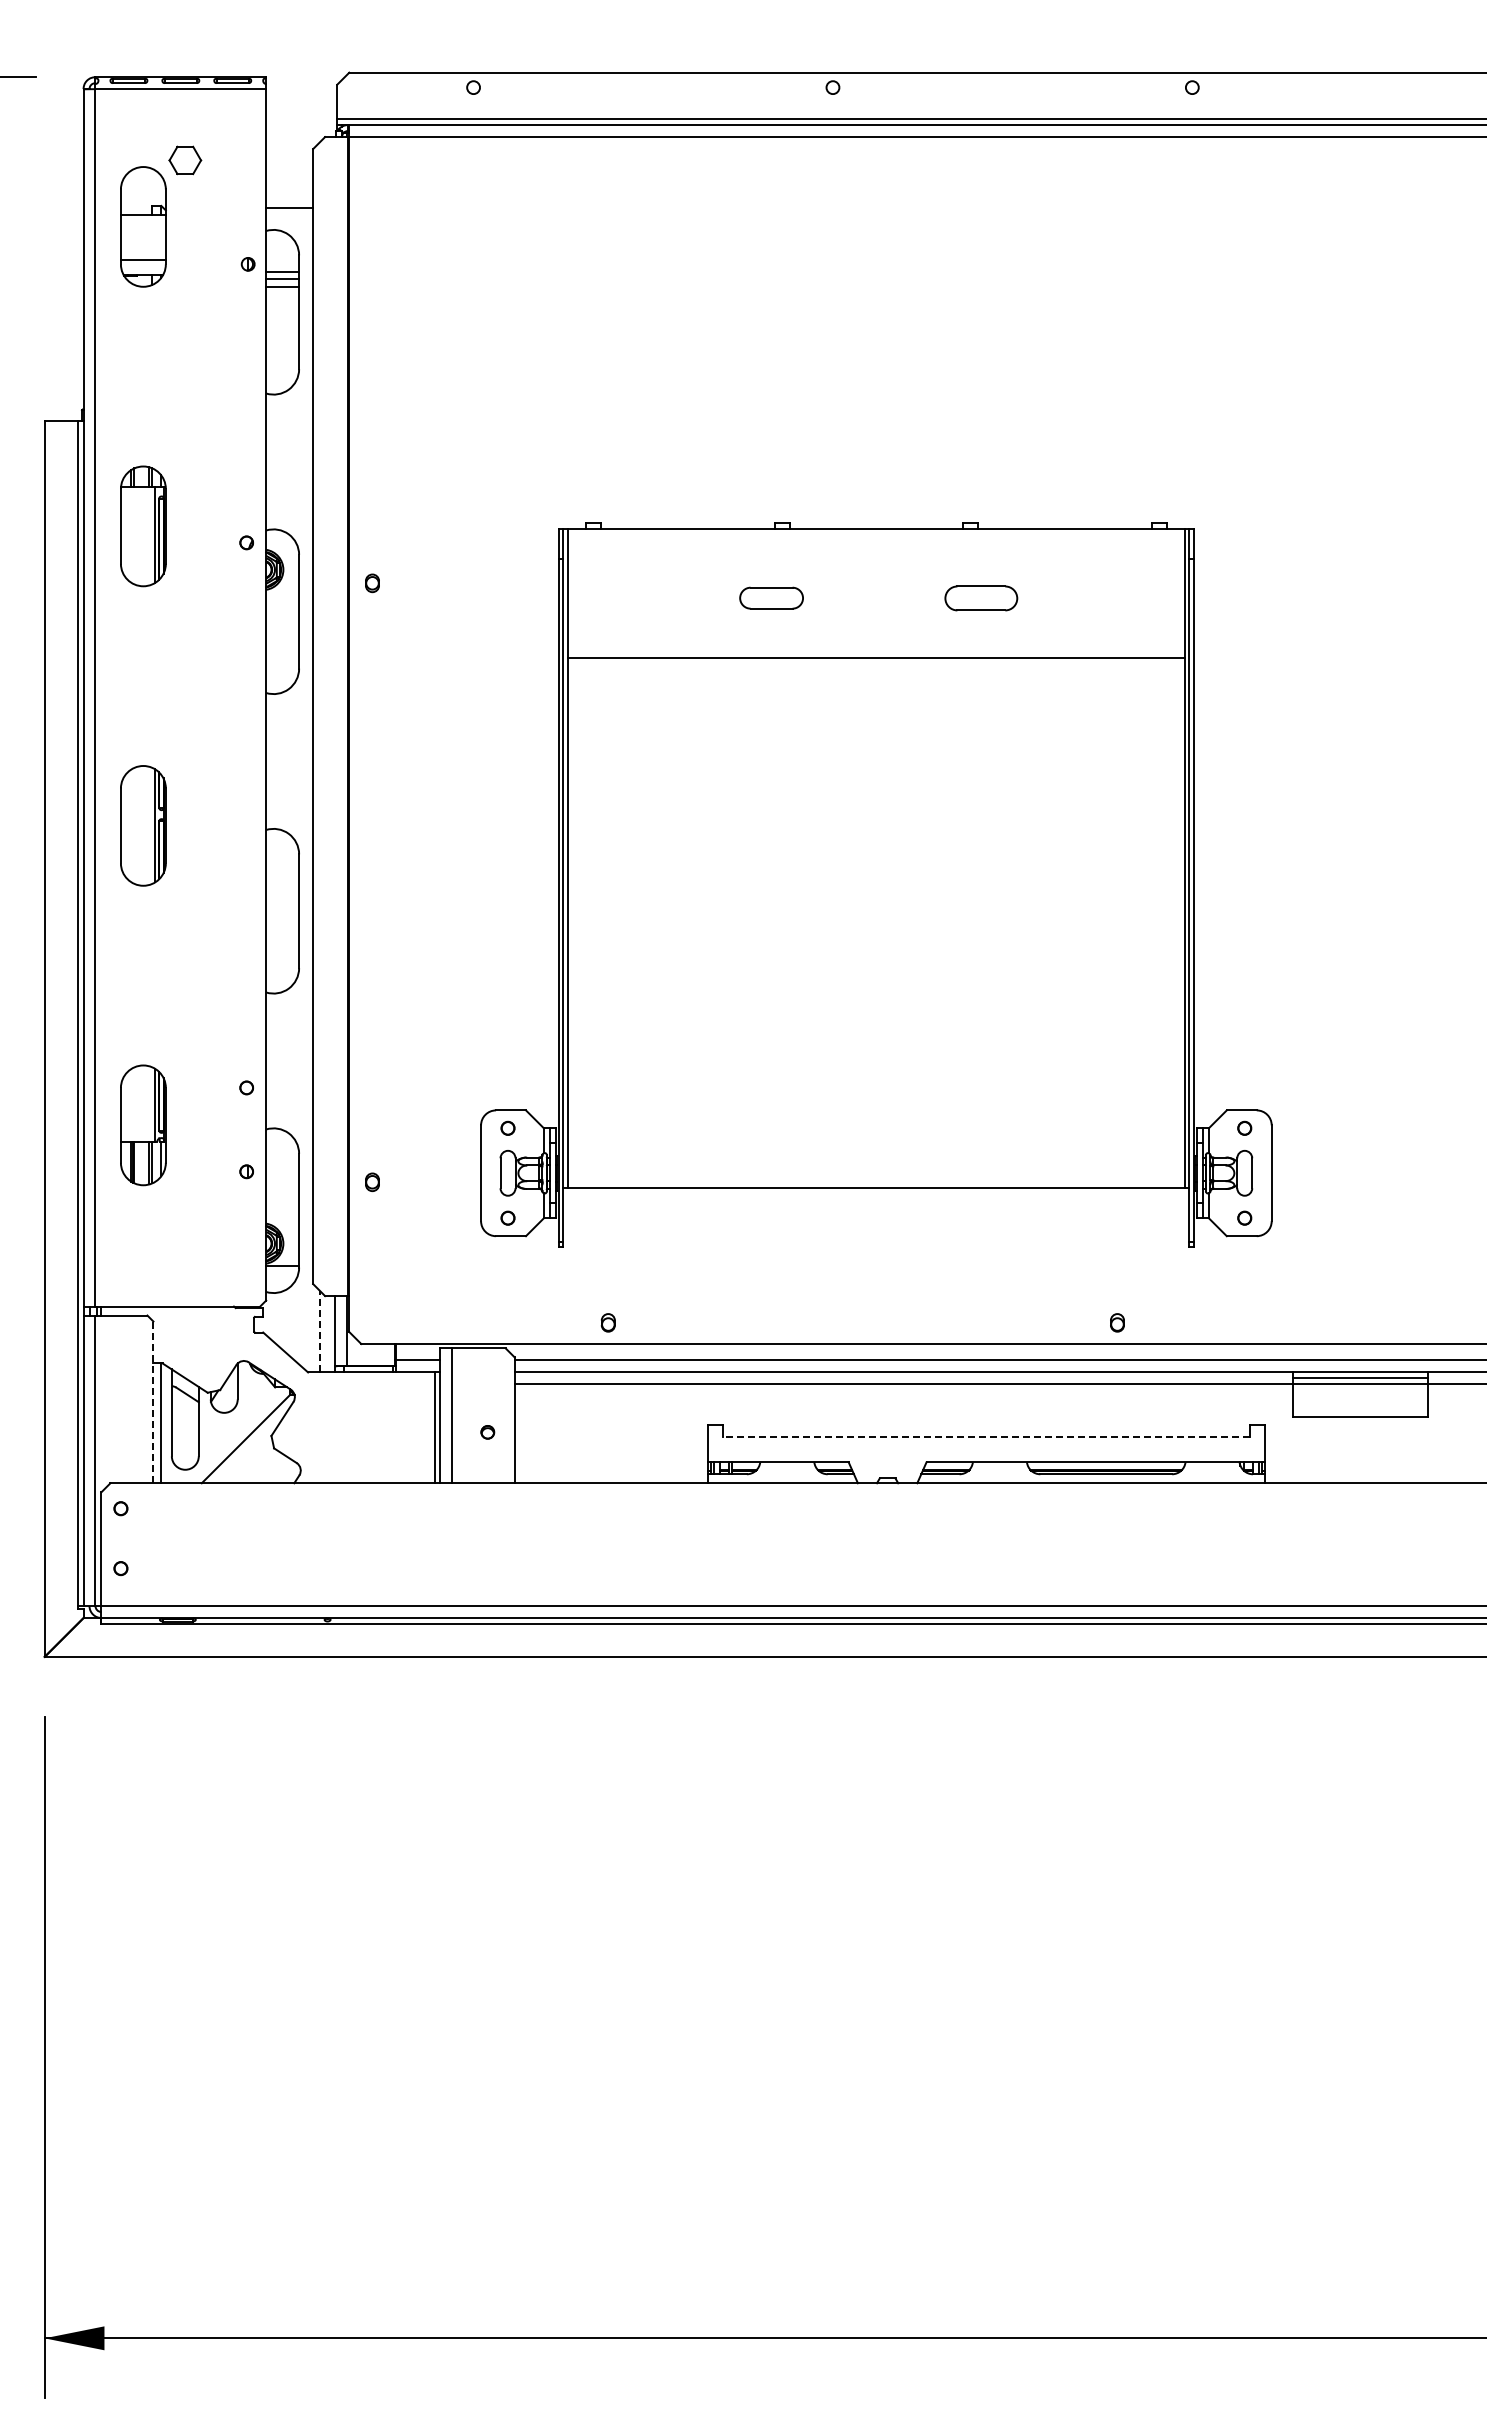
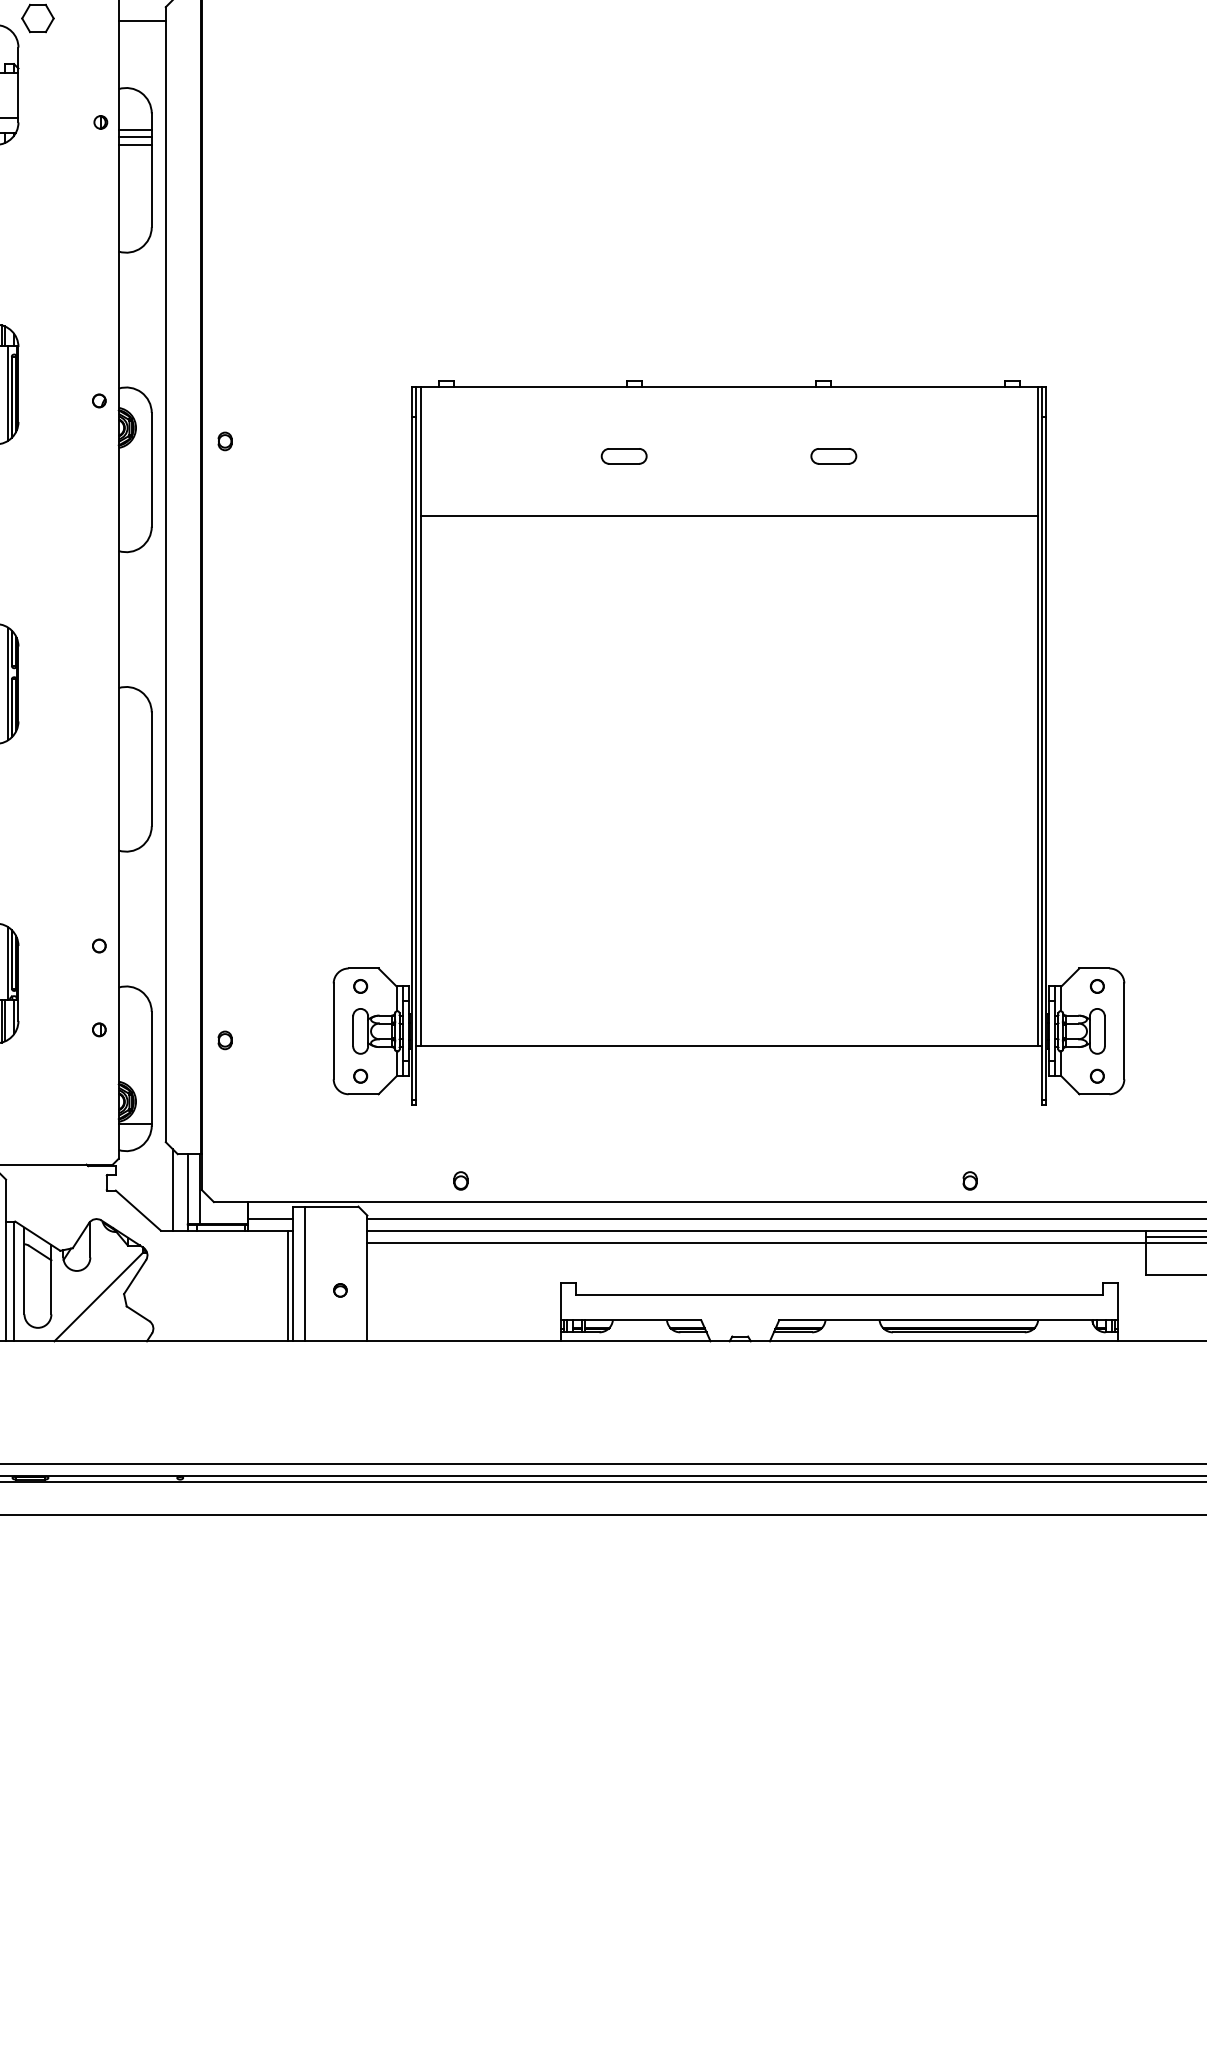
line: (289, 207) -> (142, 20), moved
part: (980, 597) -> (833, 455), size x0.62
part: (771, 598) -> (624, 456), size x0.71
line: (320, 1331) -> (173, 1189), dashed -> solid
line: (153, 1402) -> (6, 1260), dashed -> solid
line: (986, 1436) -> (839, 1294), dashed -> solid

